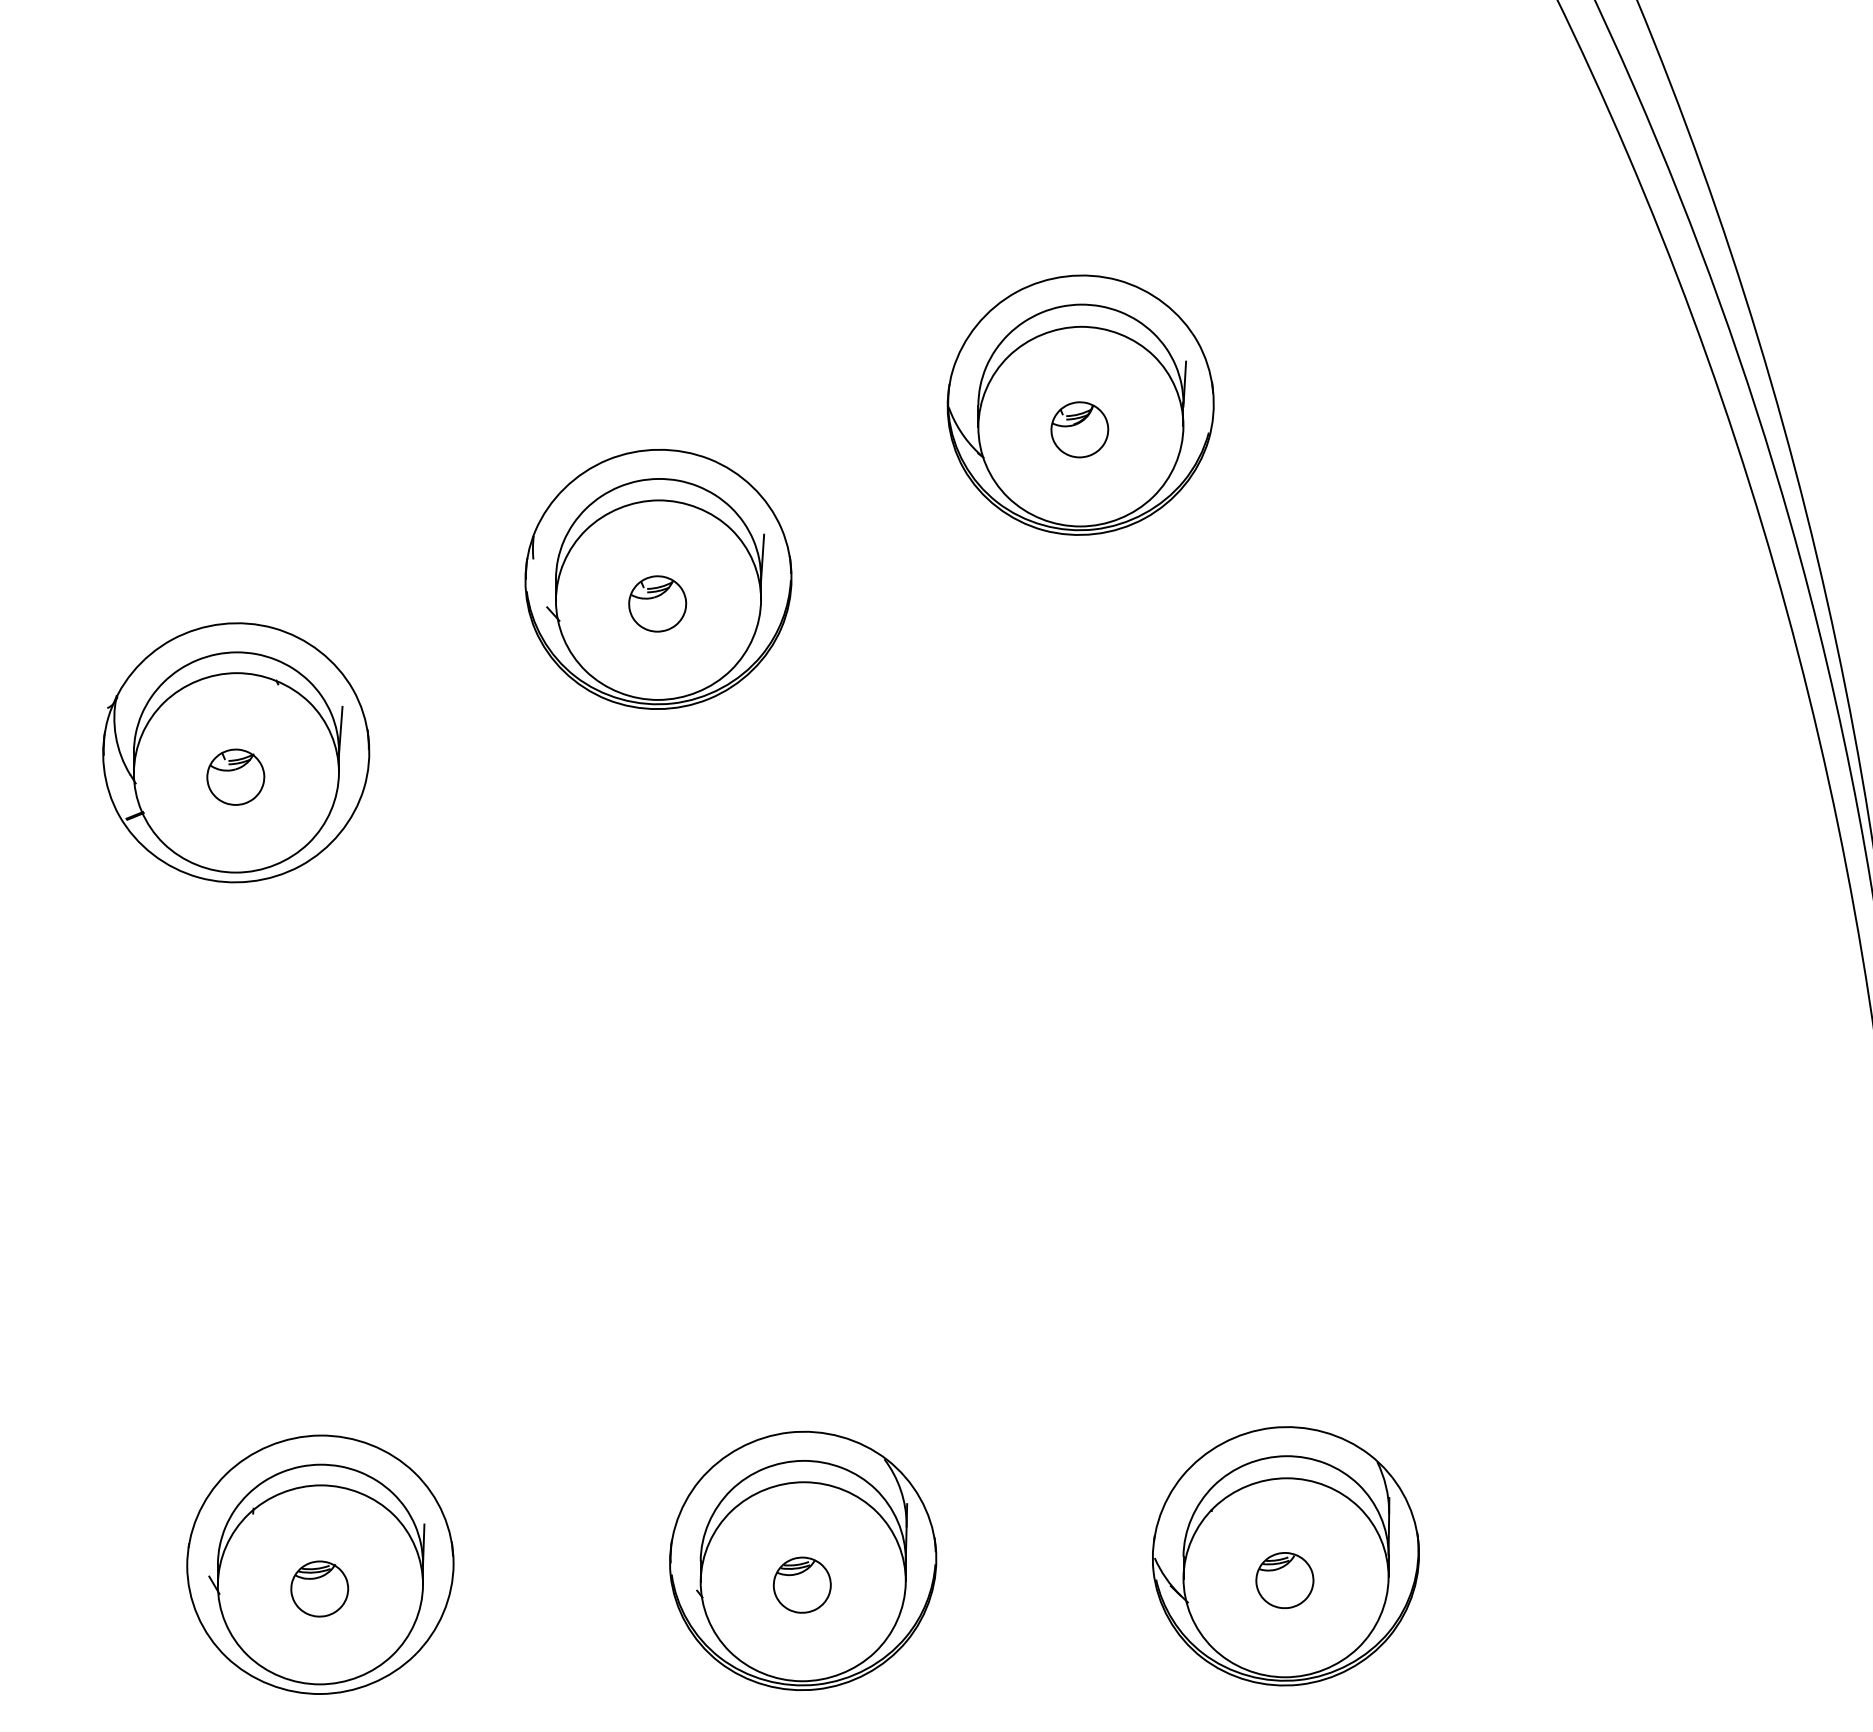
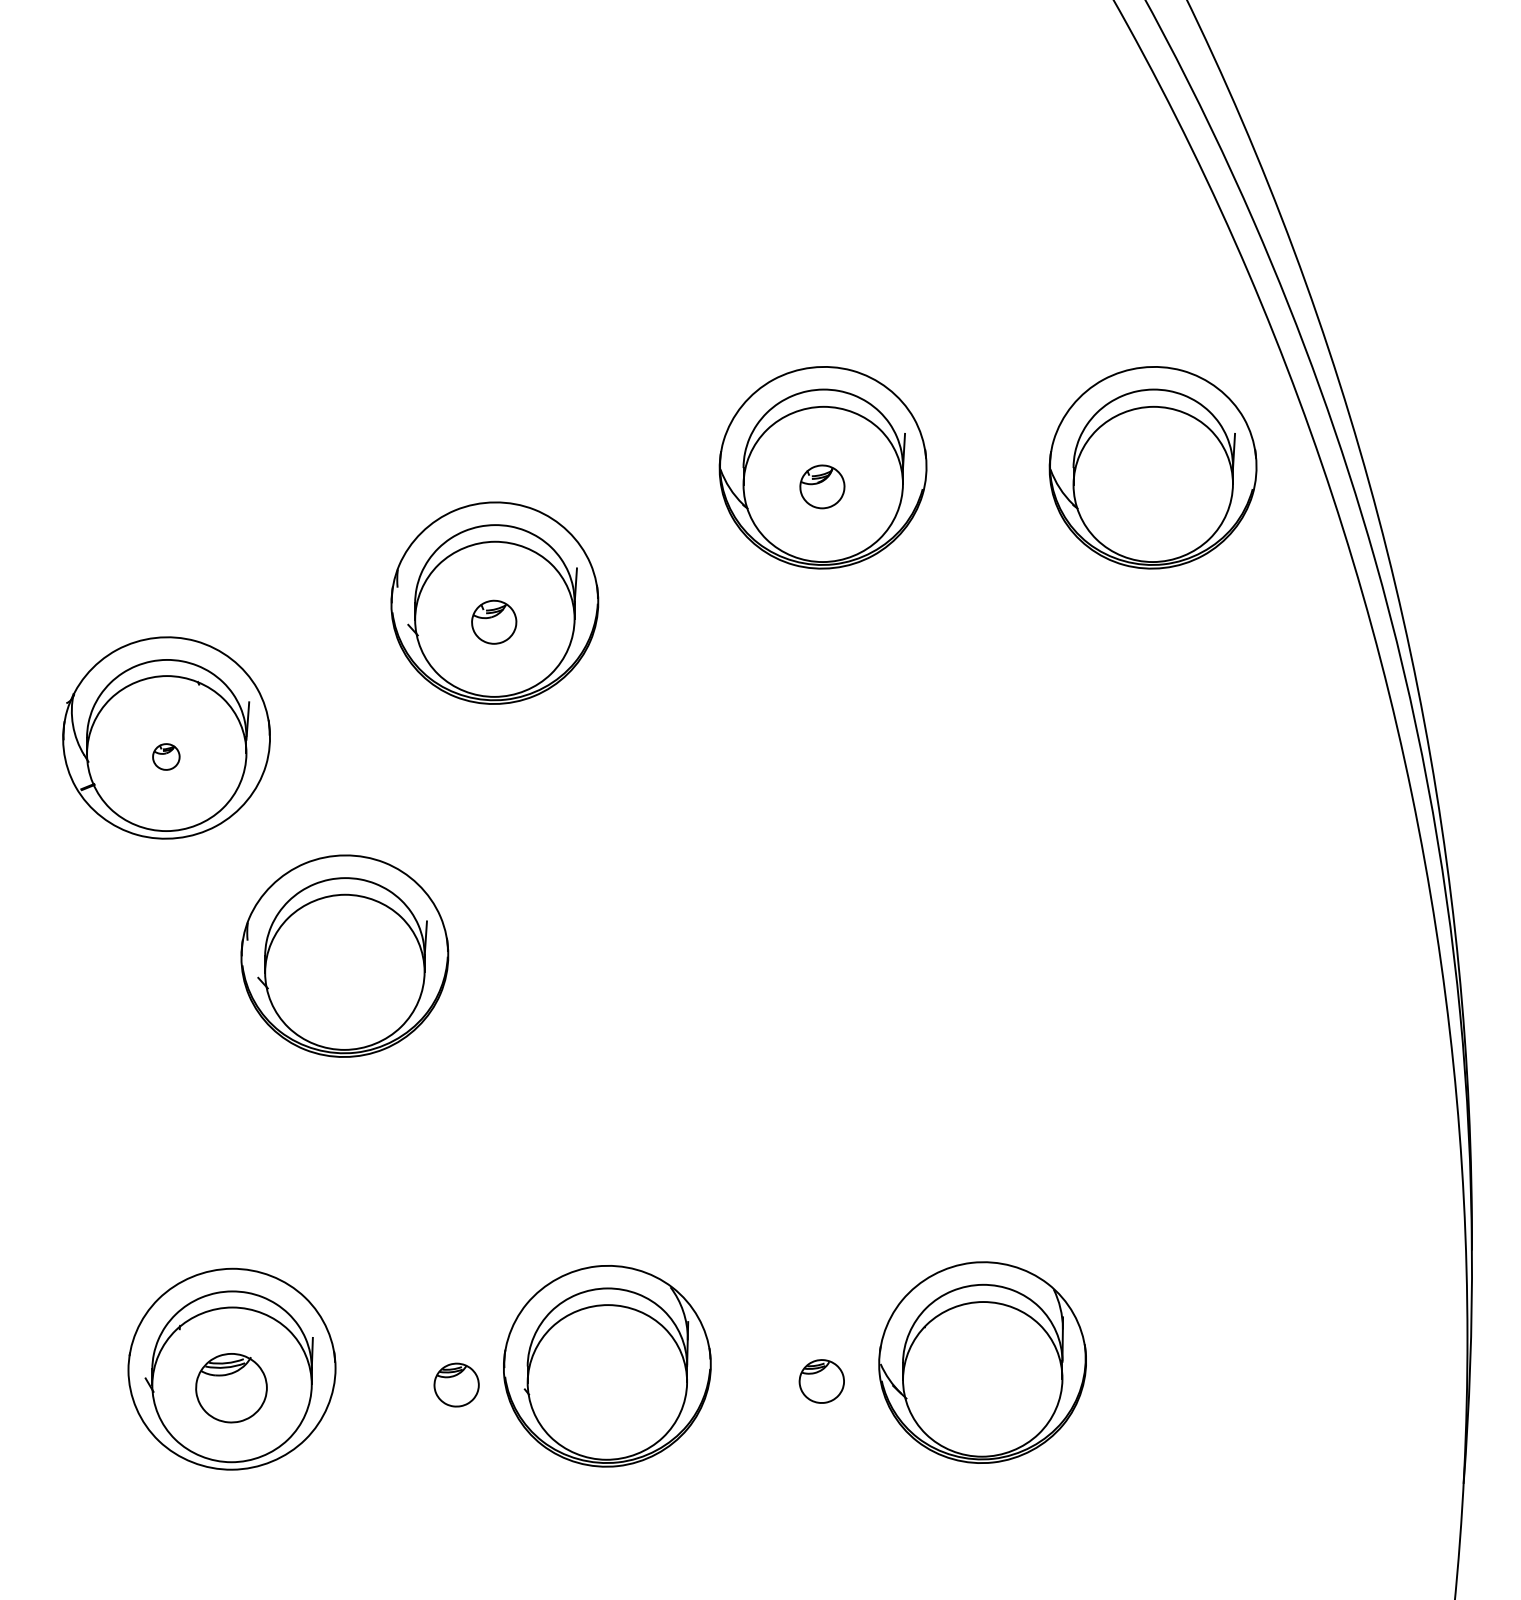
part: (1504, 404) -> (1152, 467), added
part: (236, 776) -> (166, 756), size x0.6
part: (465, 1032) -> (344, 955), added
part: (1284, 1580) -> (821, 1381), moved
part: (802, 1584) -> (456, 1384), moved
part: (319, 1588) -> (231, 1387), size x1.6

